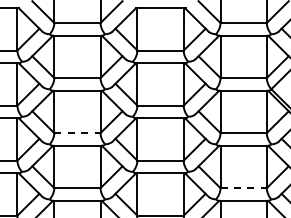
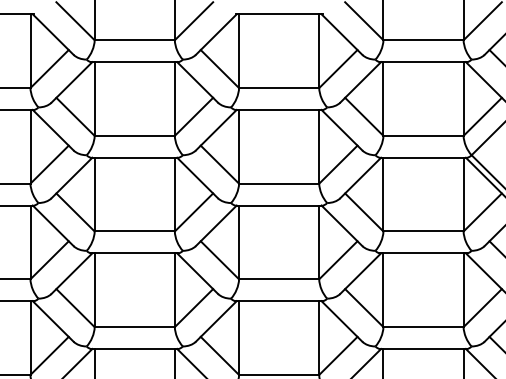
line: (77, 133) -> (134, 232), dashed -> solid
line: (244, 188) -> (424, 327), dashed -> solid

